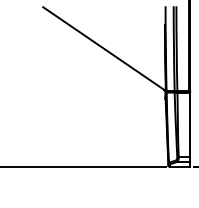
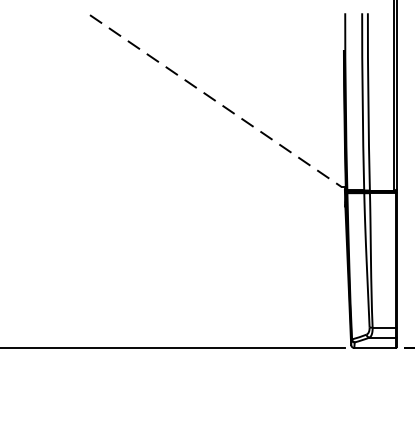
line: (103, 48) -> (215, 101), solid -> dashed

